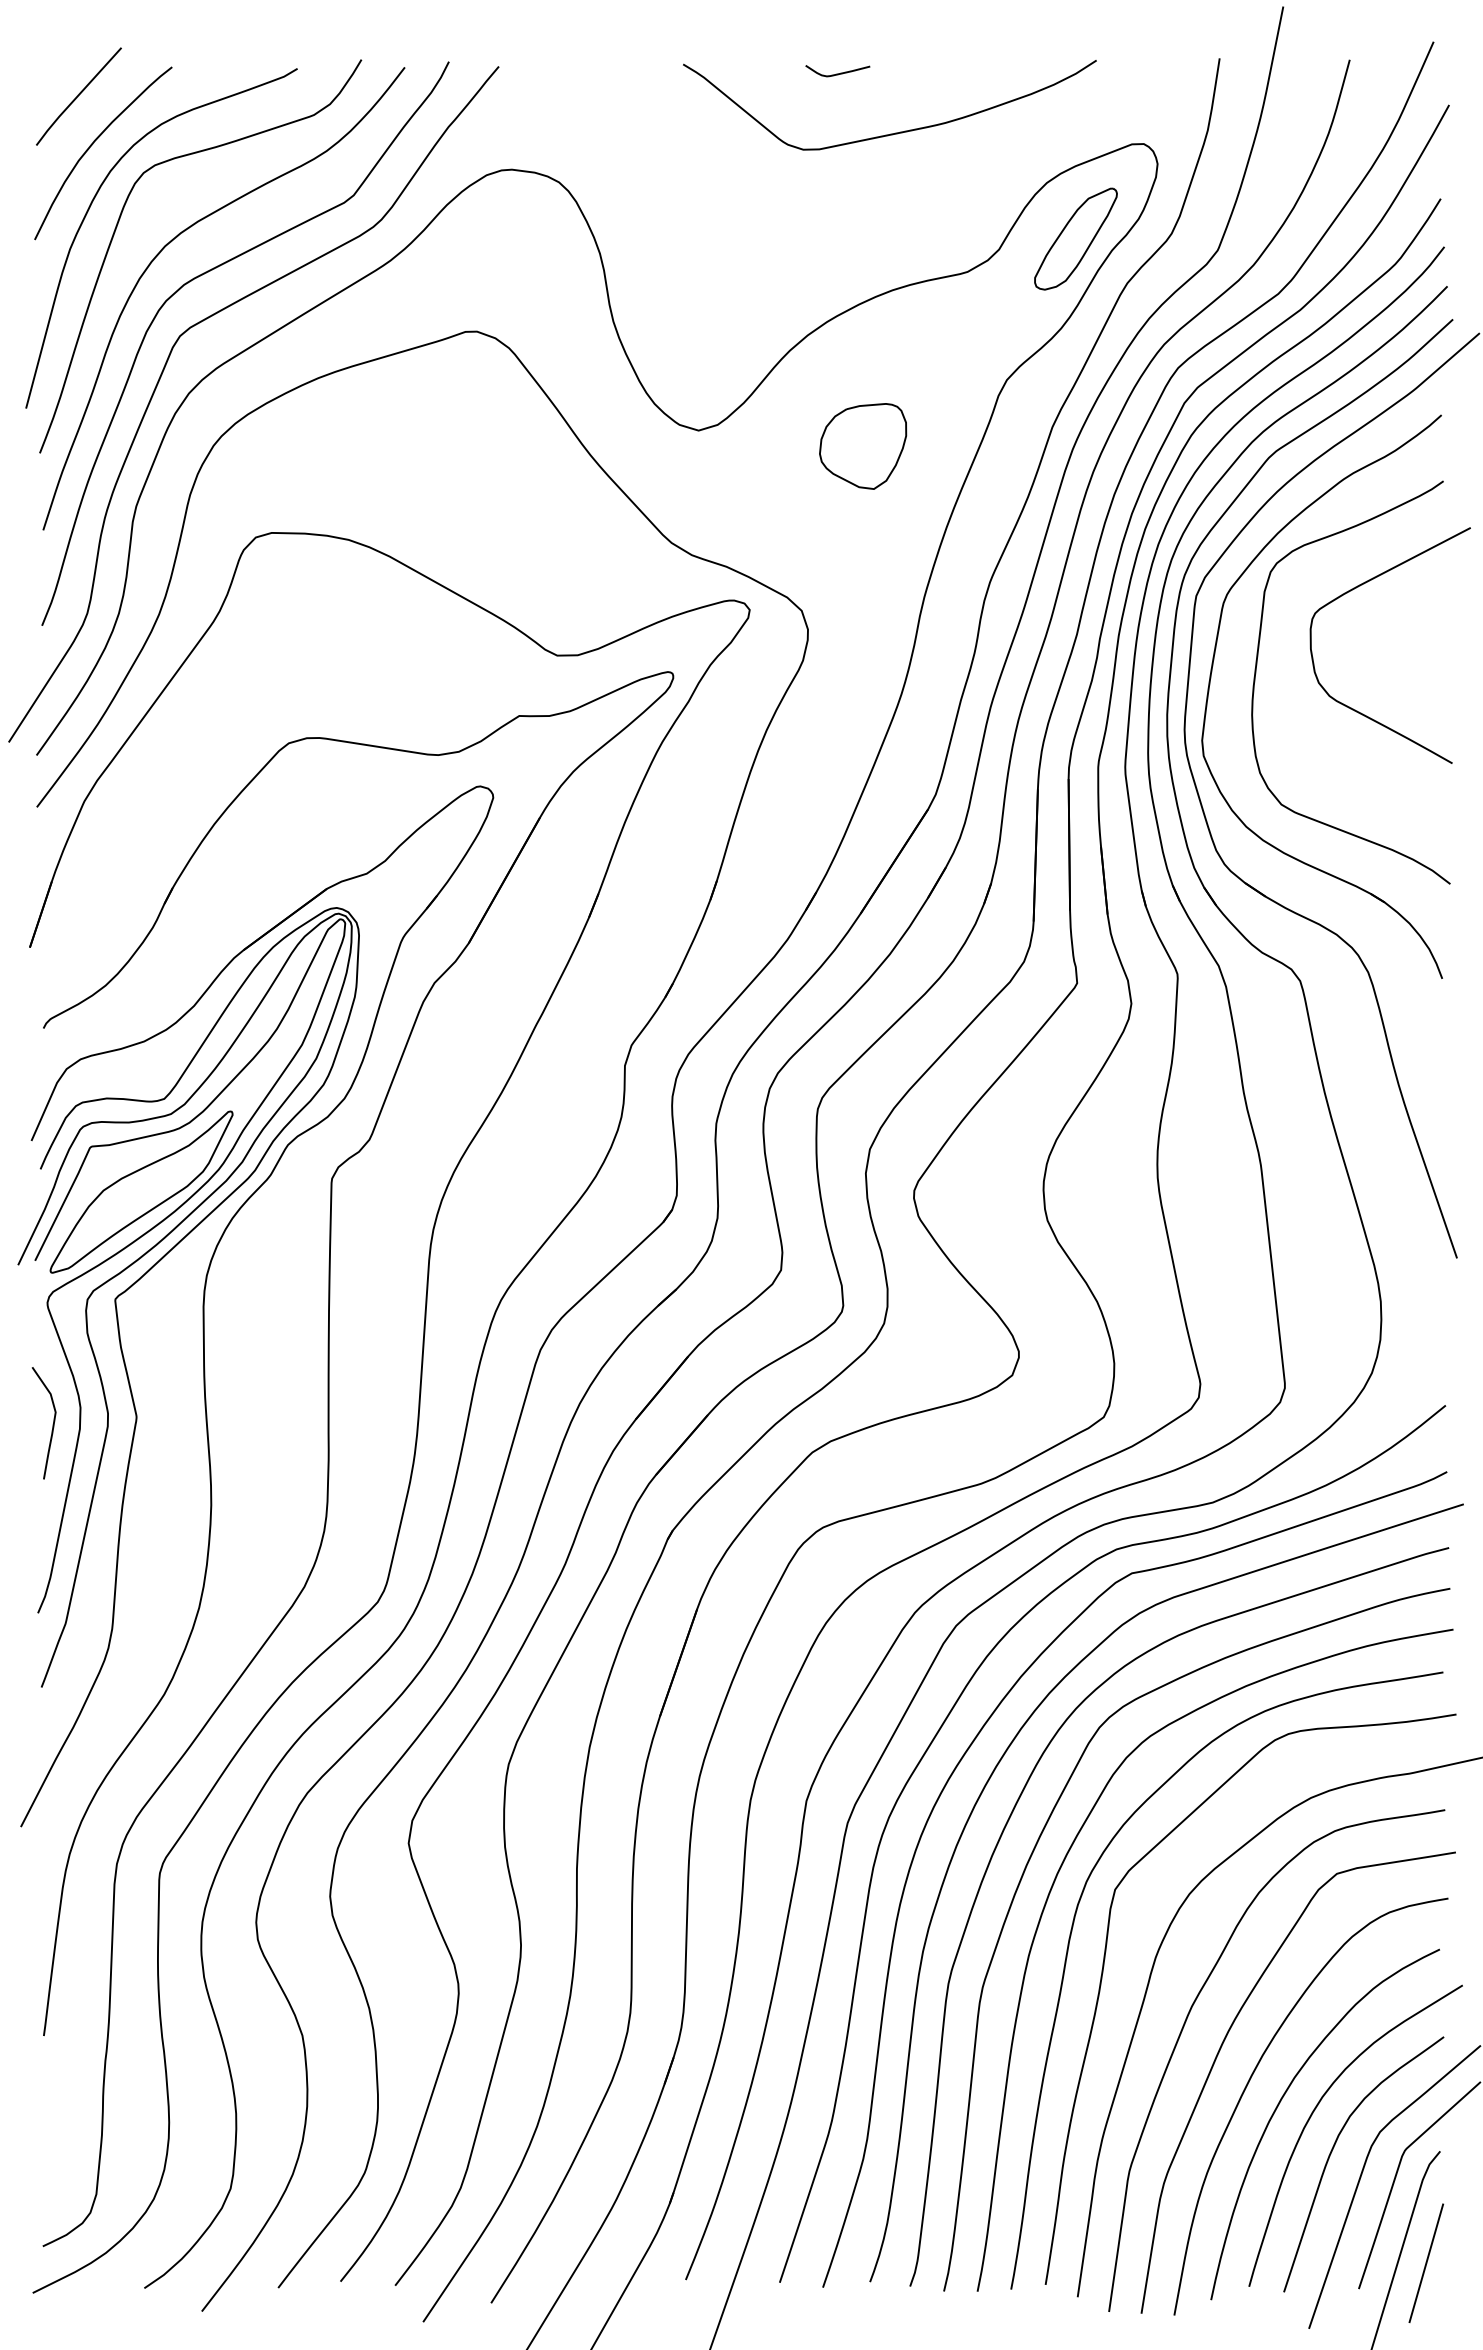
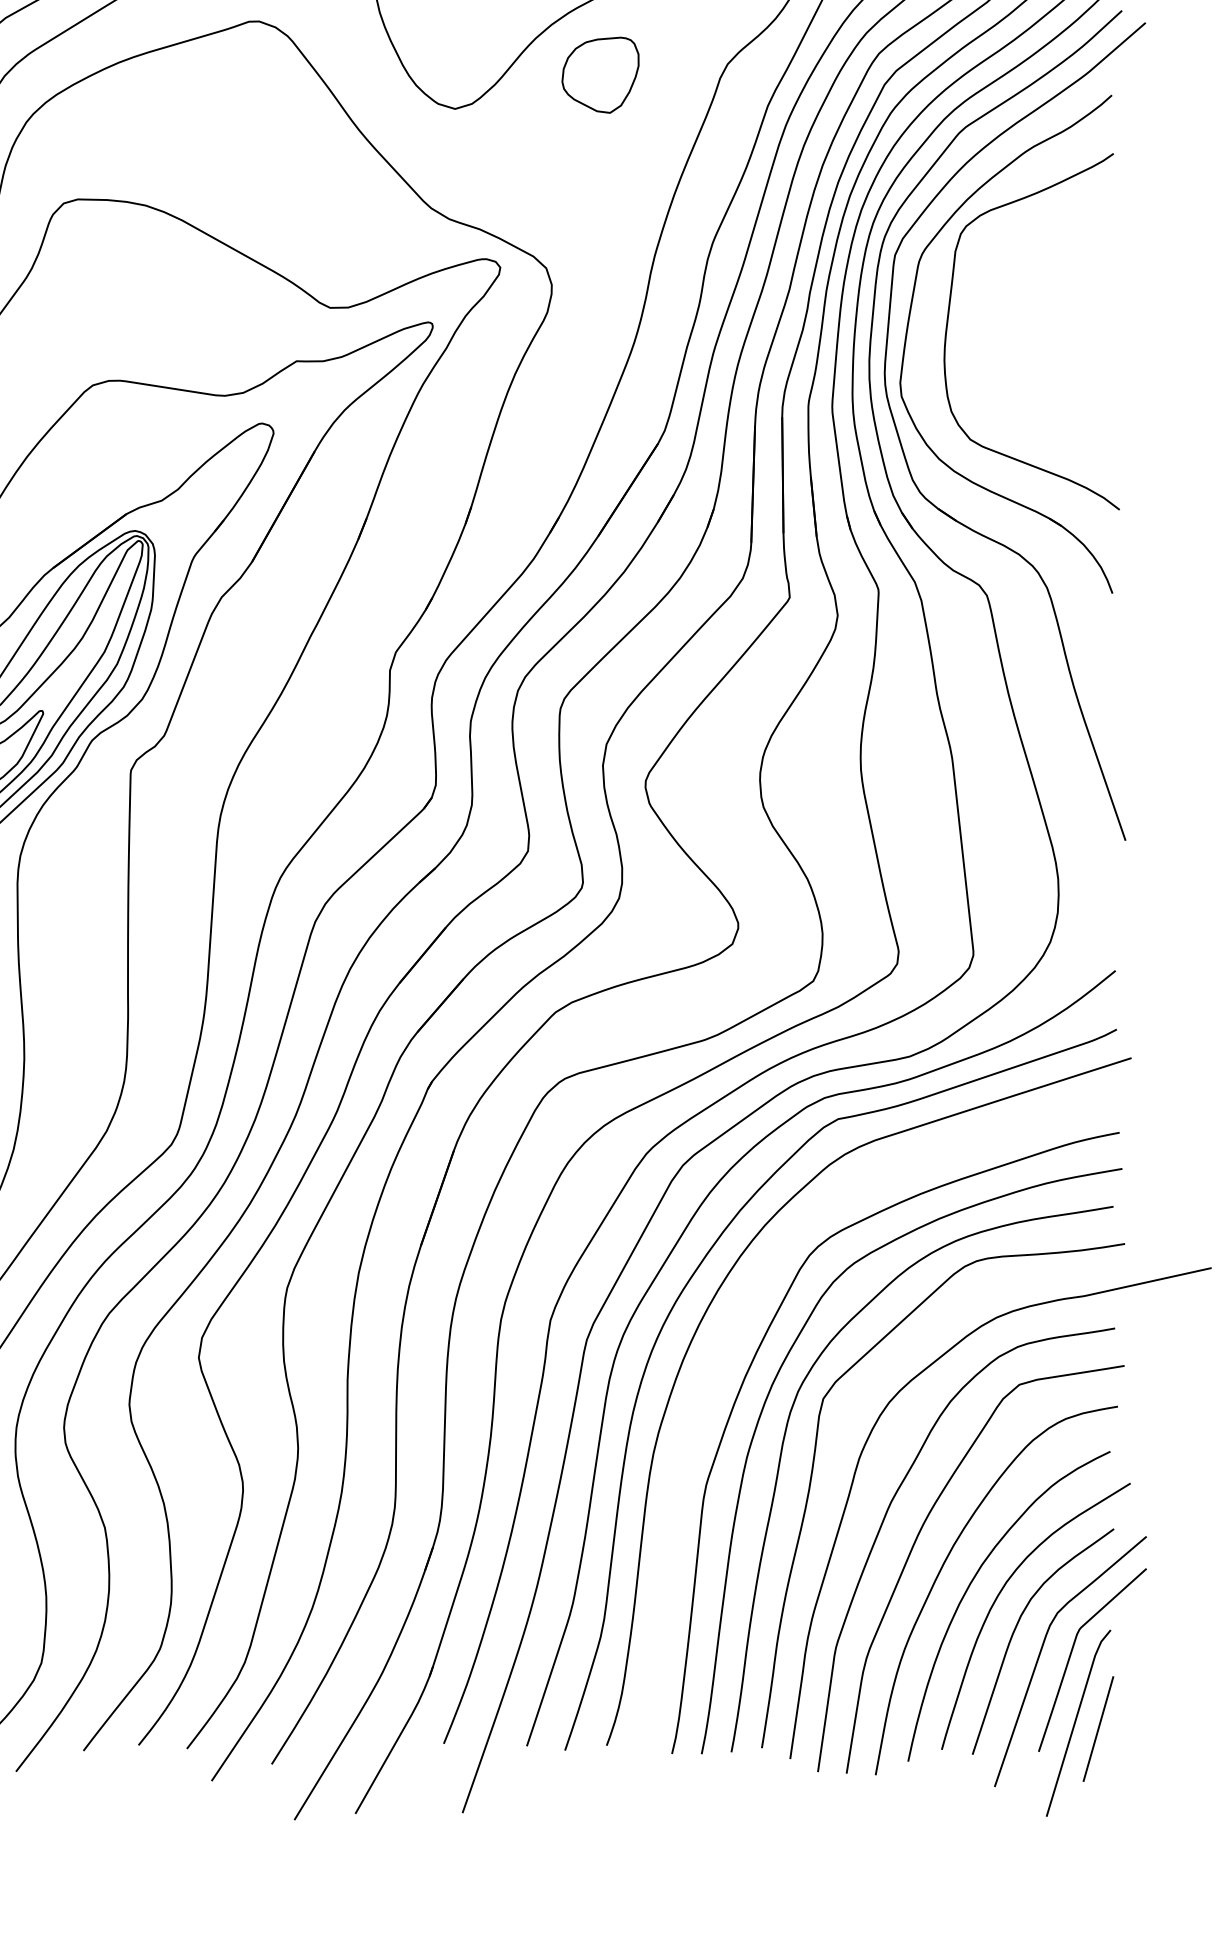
part: (863, 446) -> (600, 75), moved
curve: (1360, 586) -> (1040, 246), removed
curve: (1003, 1833) -> (724, 1349), removed

